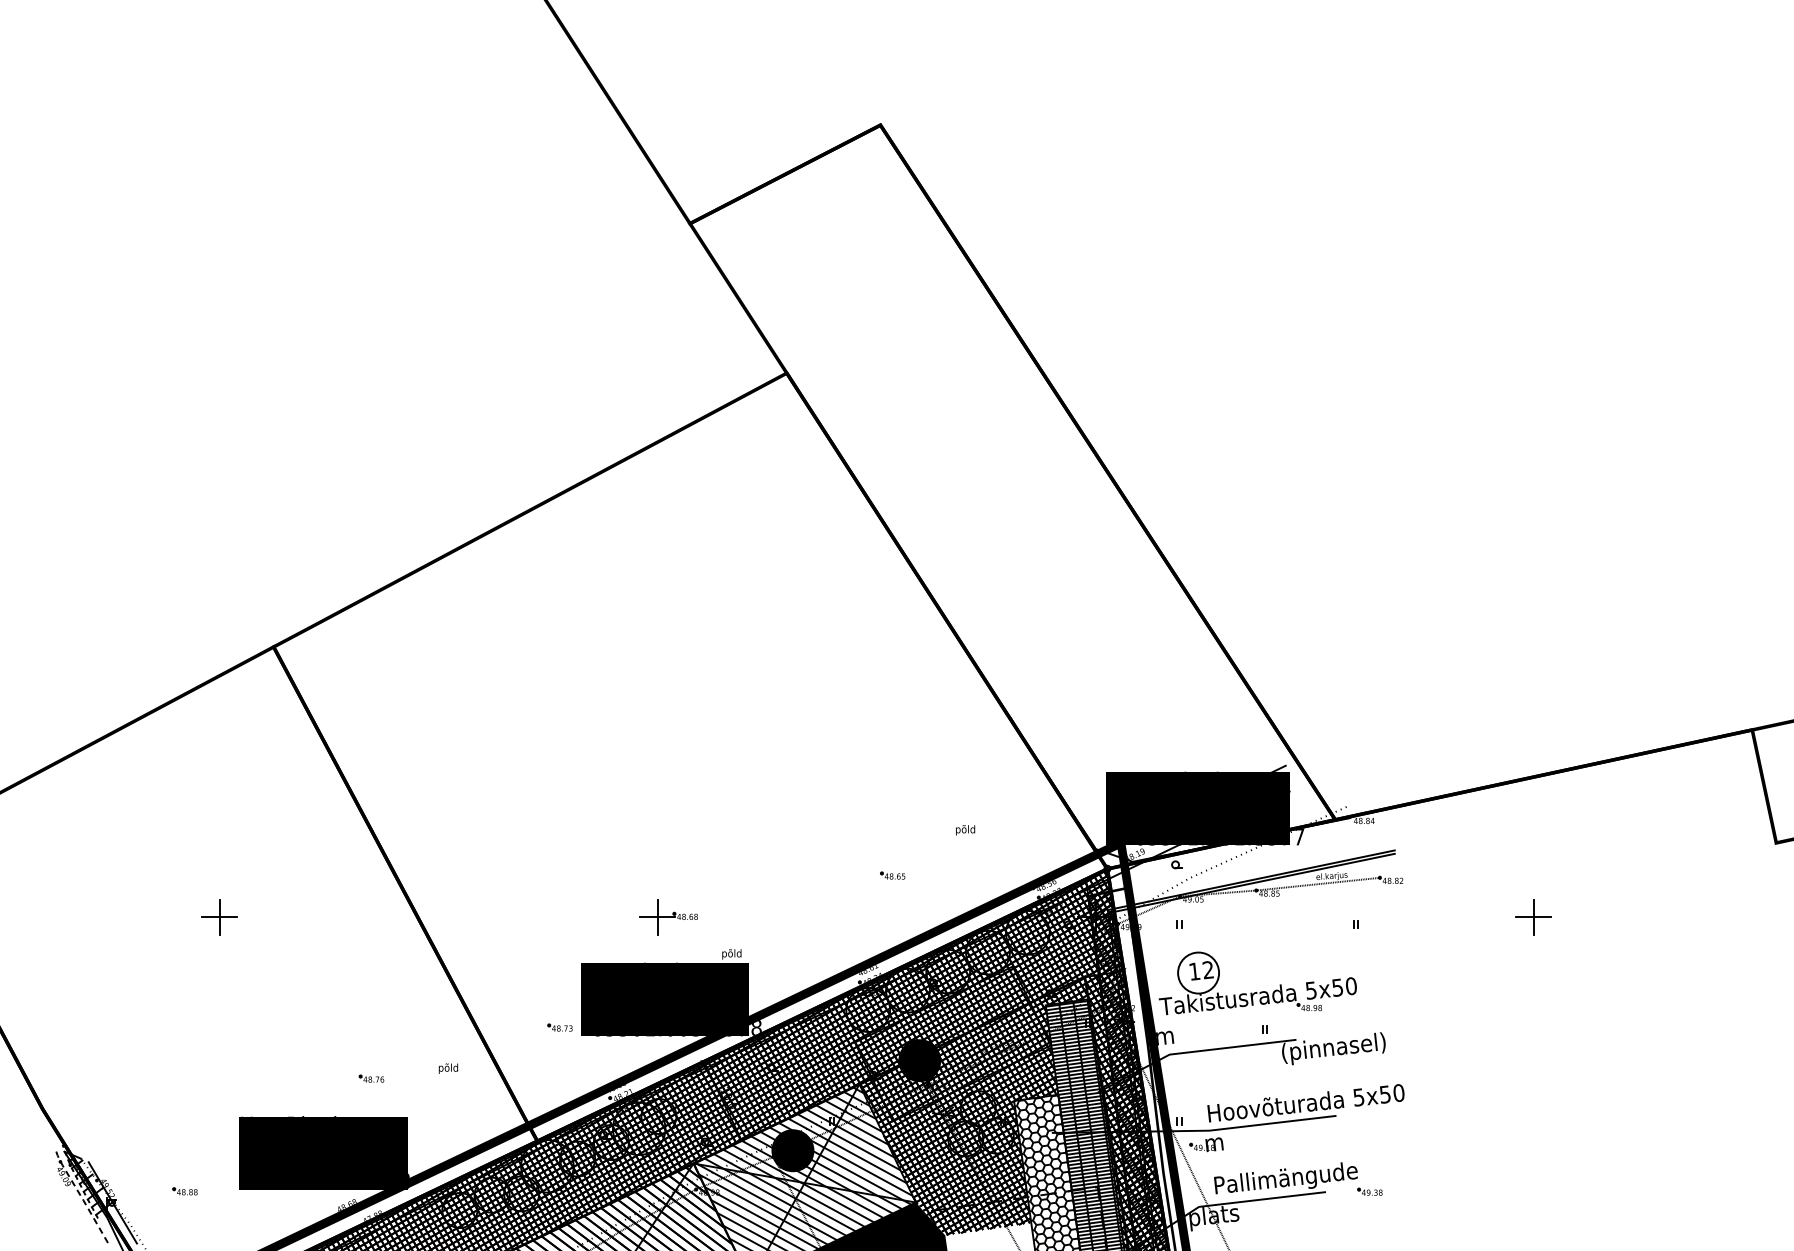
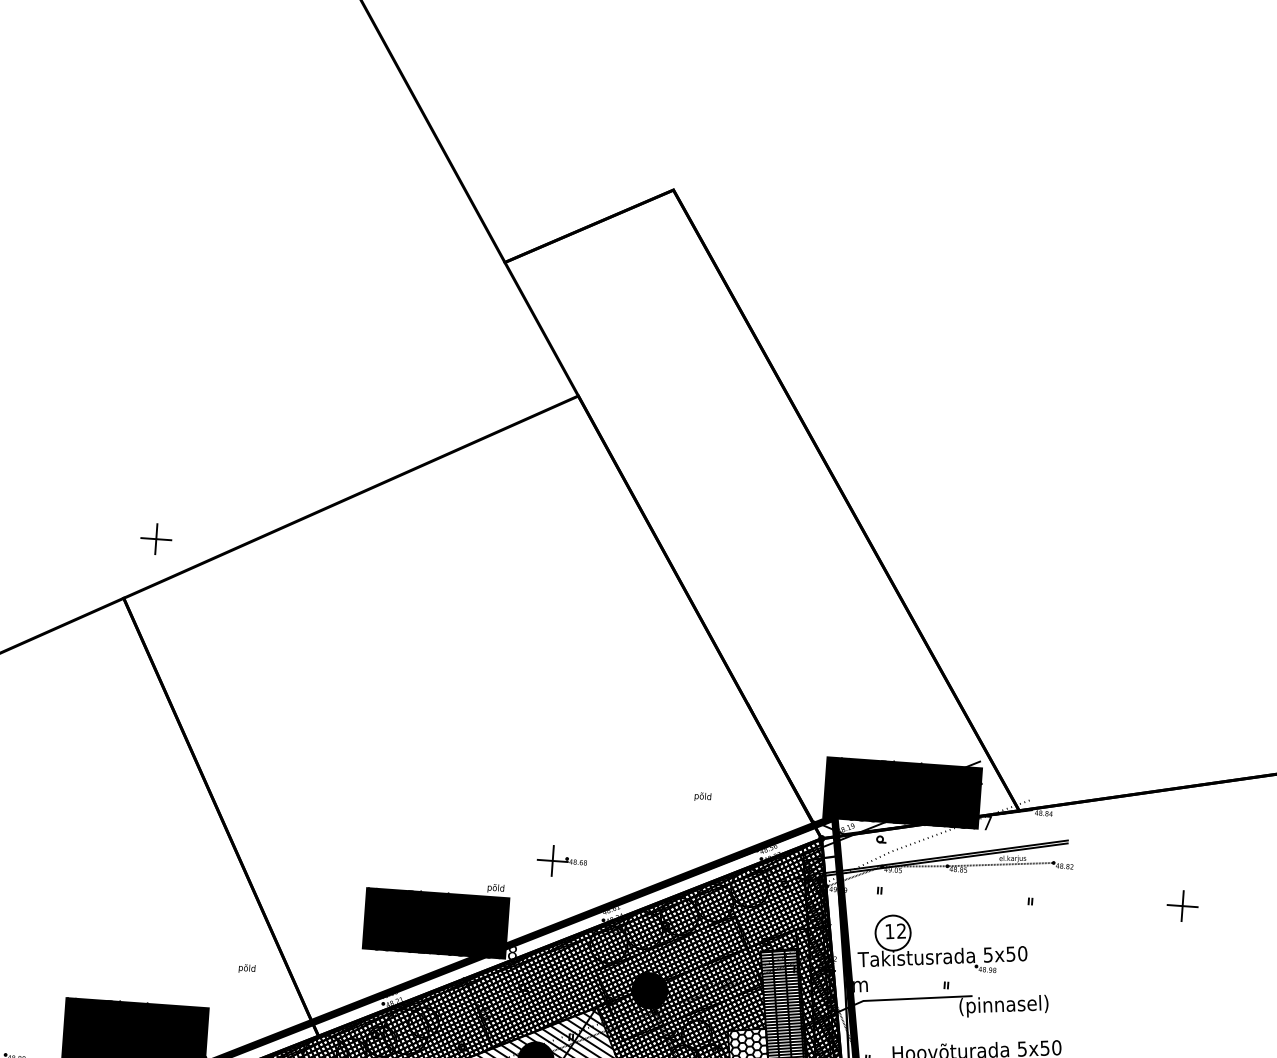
part: (892, 875) -> (637, 831), removed
part: (219, 917) -> (156, 539), moved
part: (668, 917) -> (561, 861), moved
part: (559, 1027) -> (344, 940), removed
part: (371, 1078) -> (180, 972), removed

